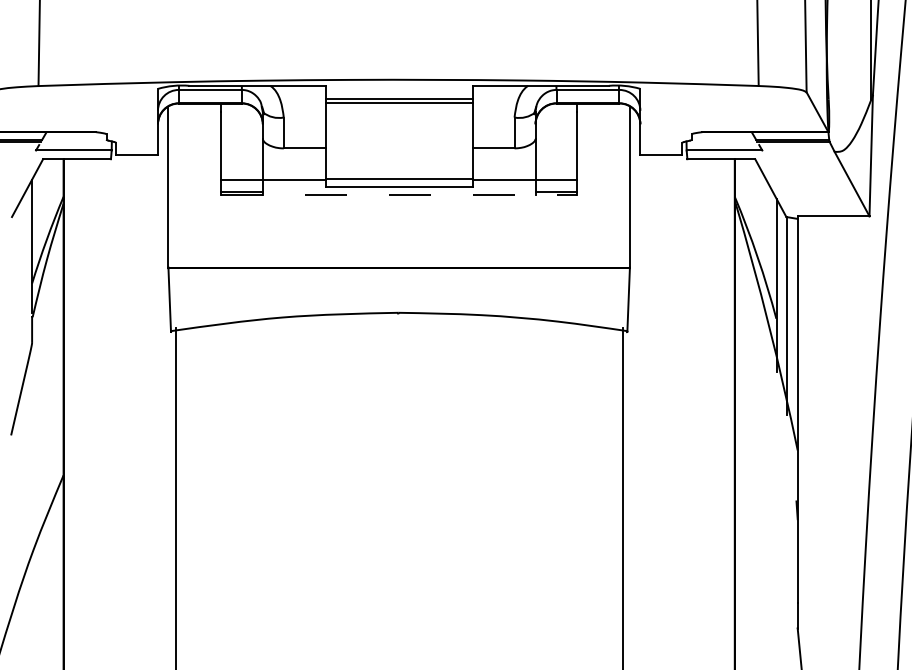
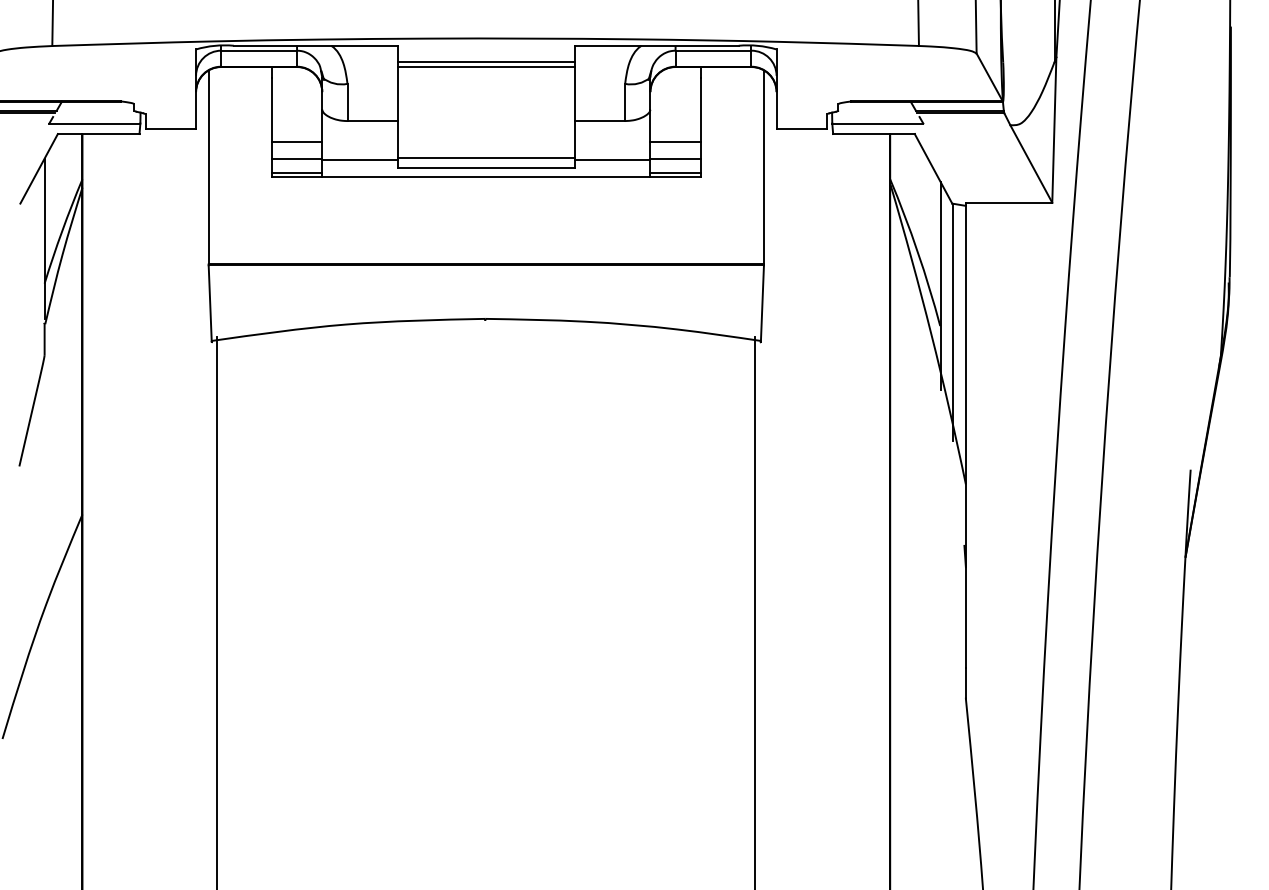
line: (241, 166) -> (296, 142), added
line: (556, 166) -> (675, 142), added
line: (399, 195) -> (486, 177), dashed -> solid

